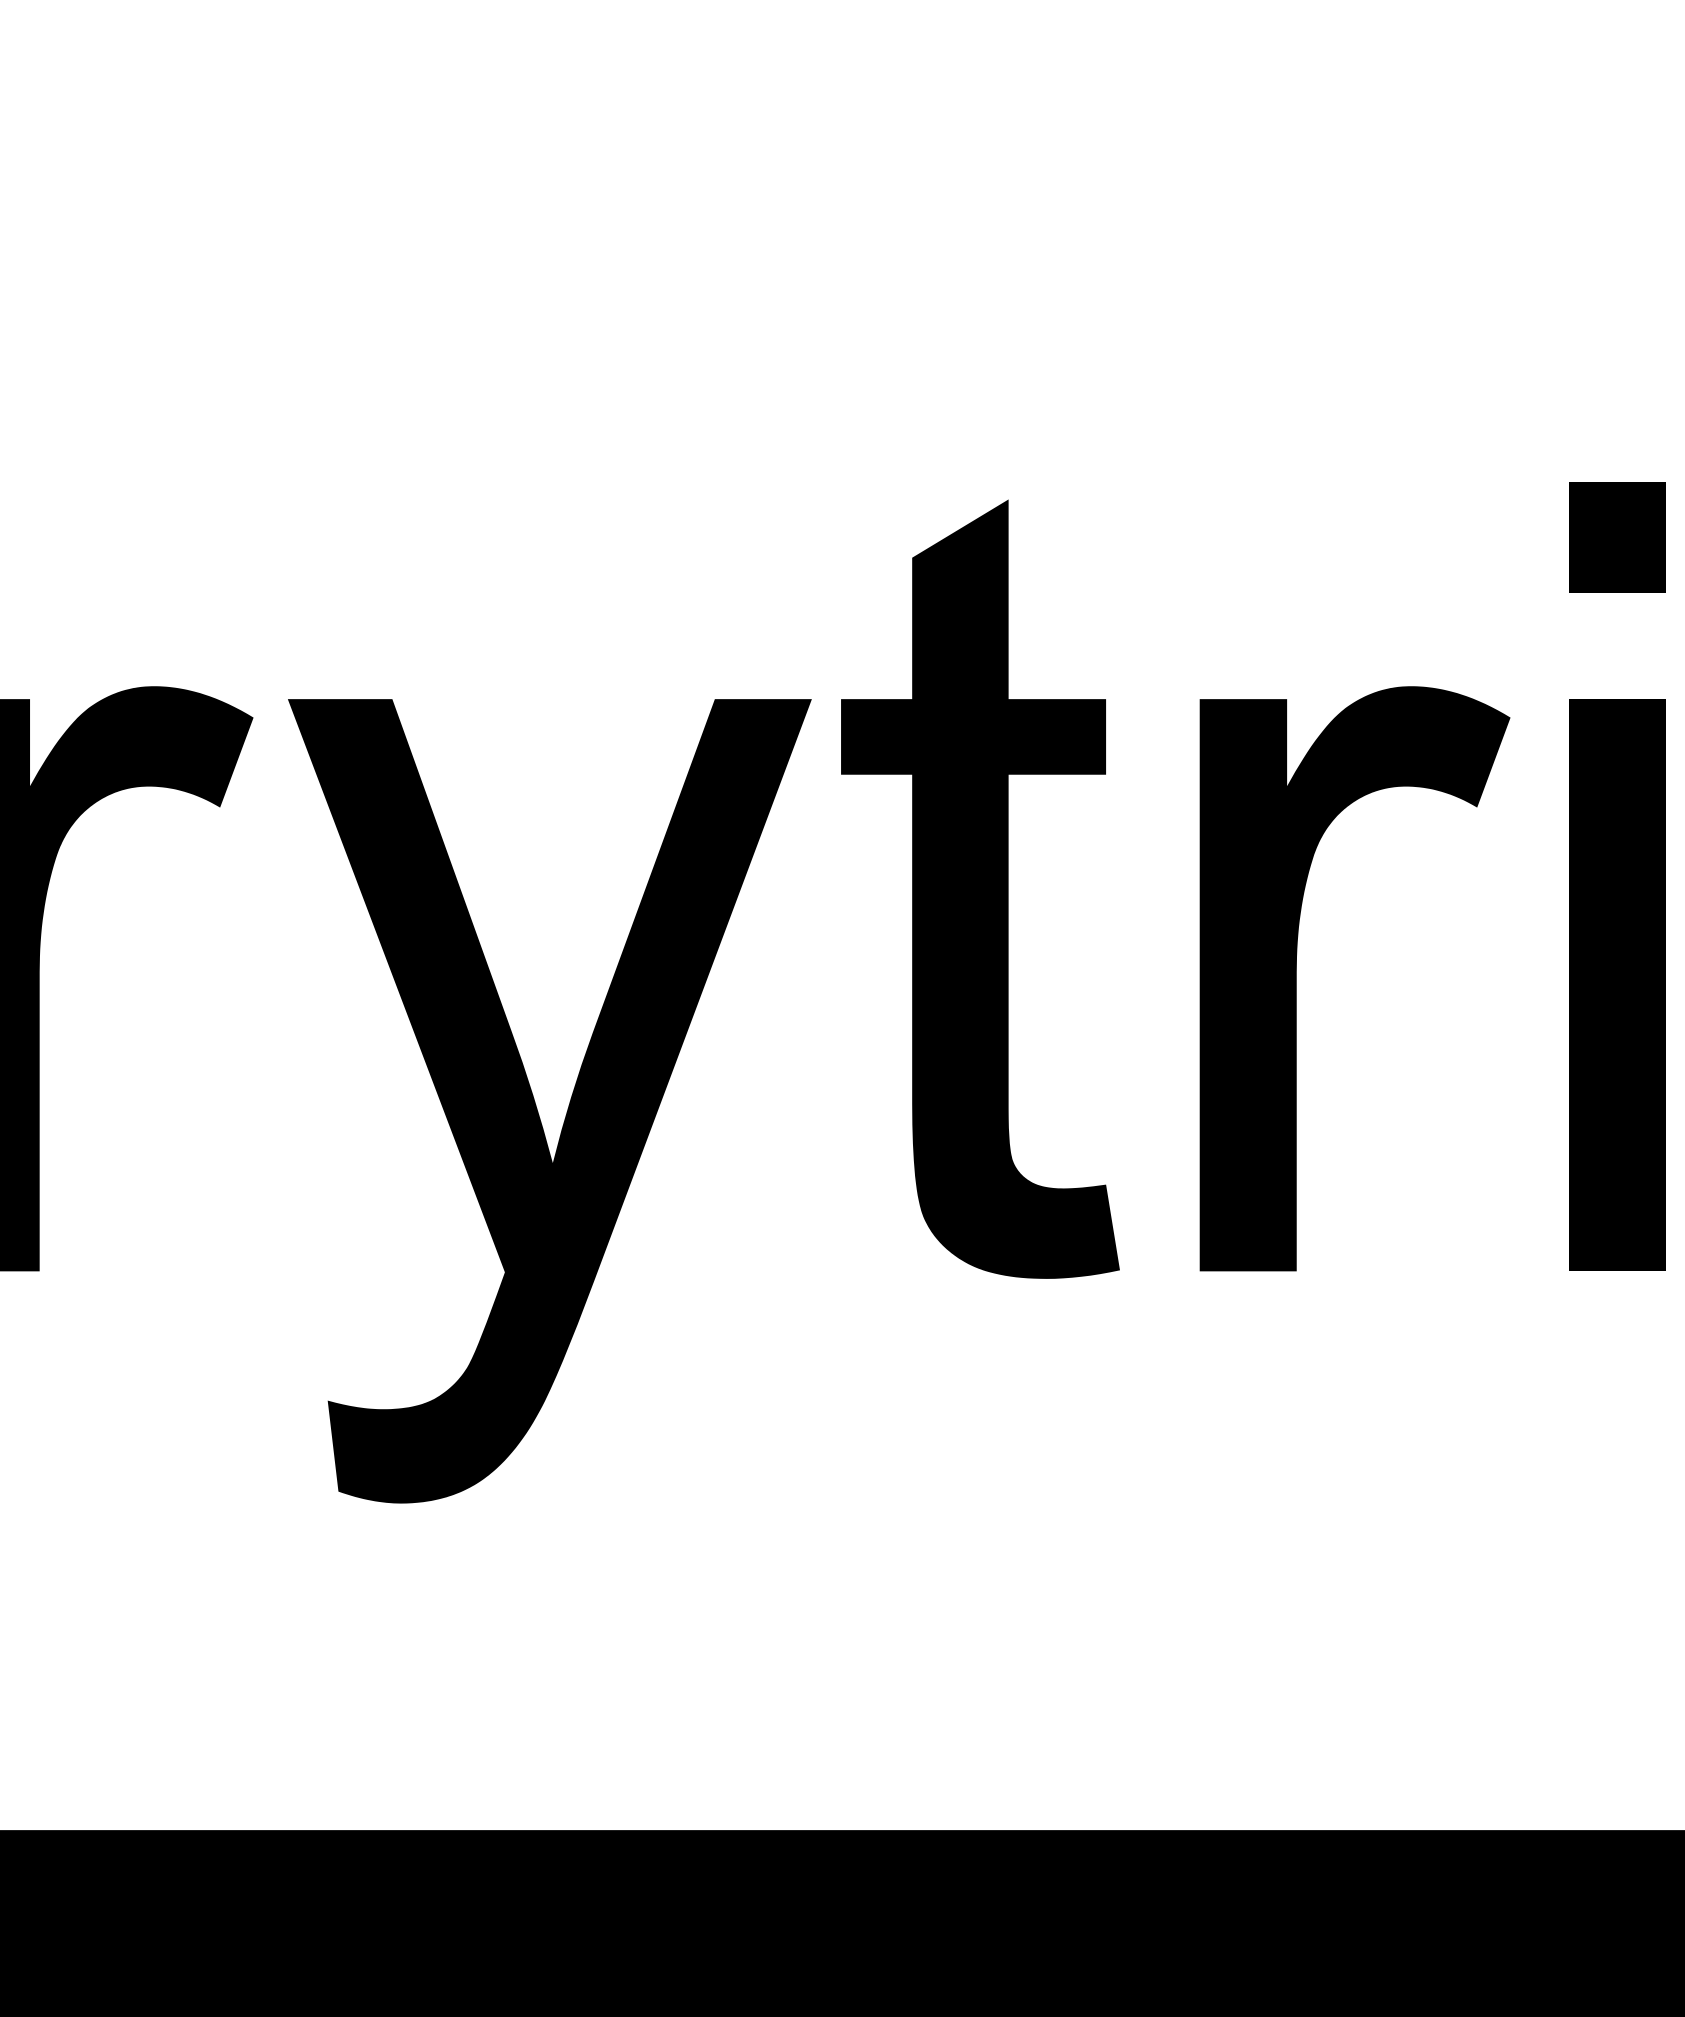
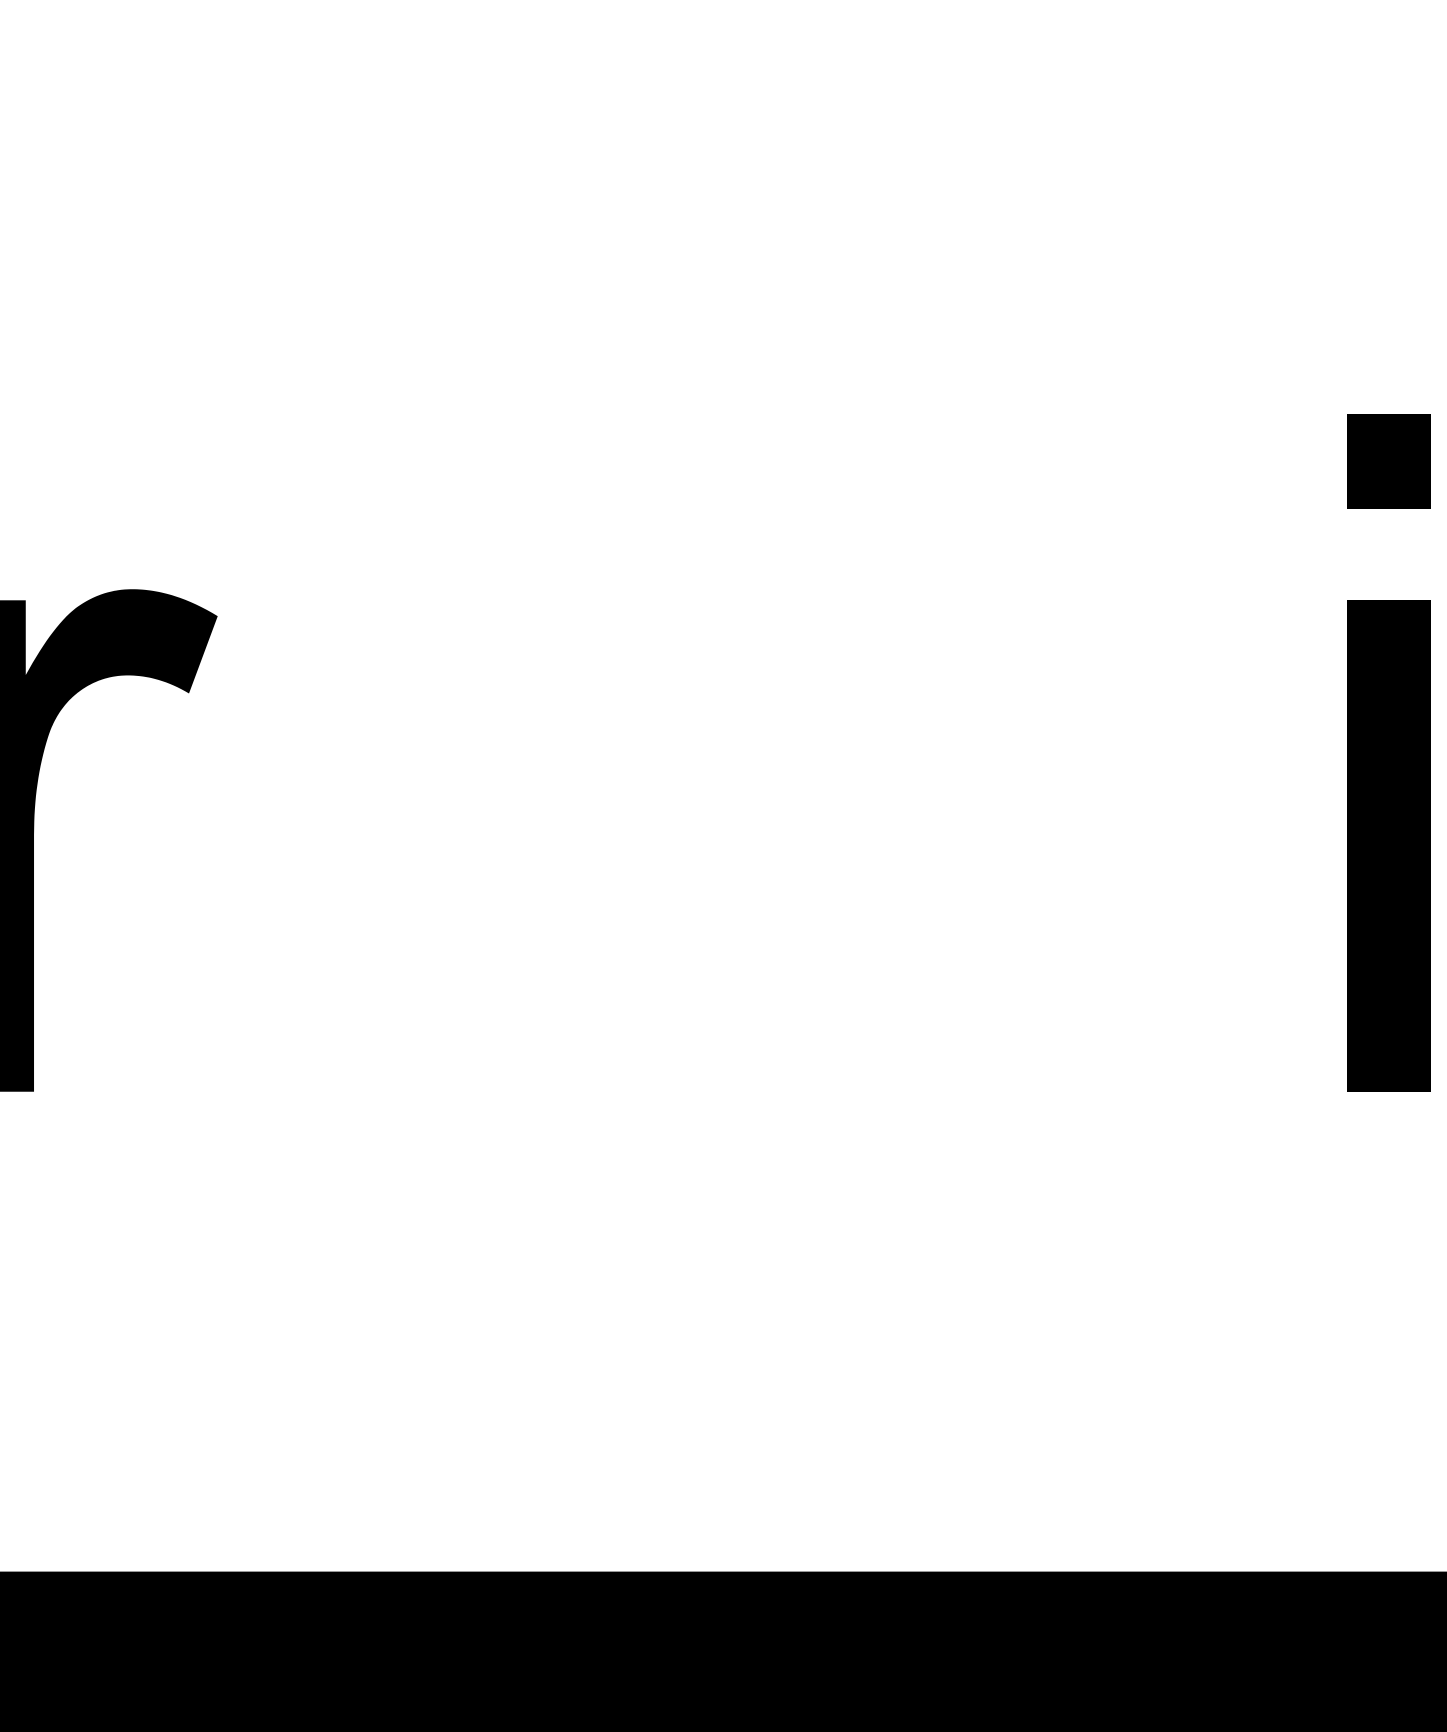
part: (980, 888) -> (842, 762), removed
part: (1296, 978) -> (1113, 840), removed
part: (536, 1105) -> (460, 949), removed

